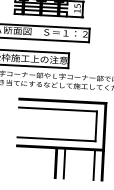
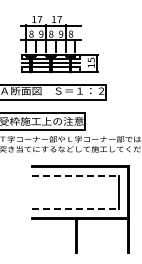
line: (58, 109) -> (75, 176), solid -> dashed
line: (56, 139) -> (75, 209), solid -> dashed
line: (64, 163) -> (85, 235), removed
line: (93, 164) -> (118, 235), removed

